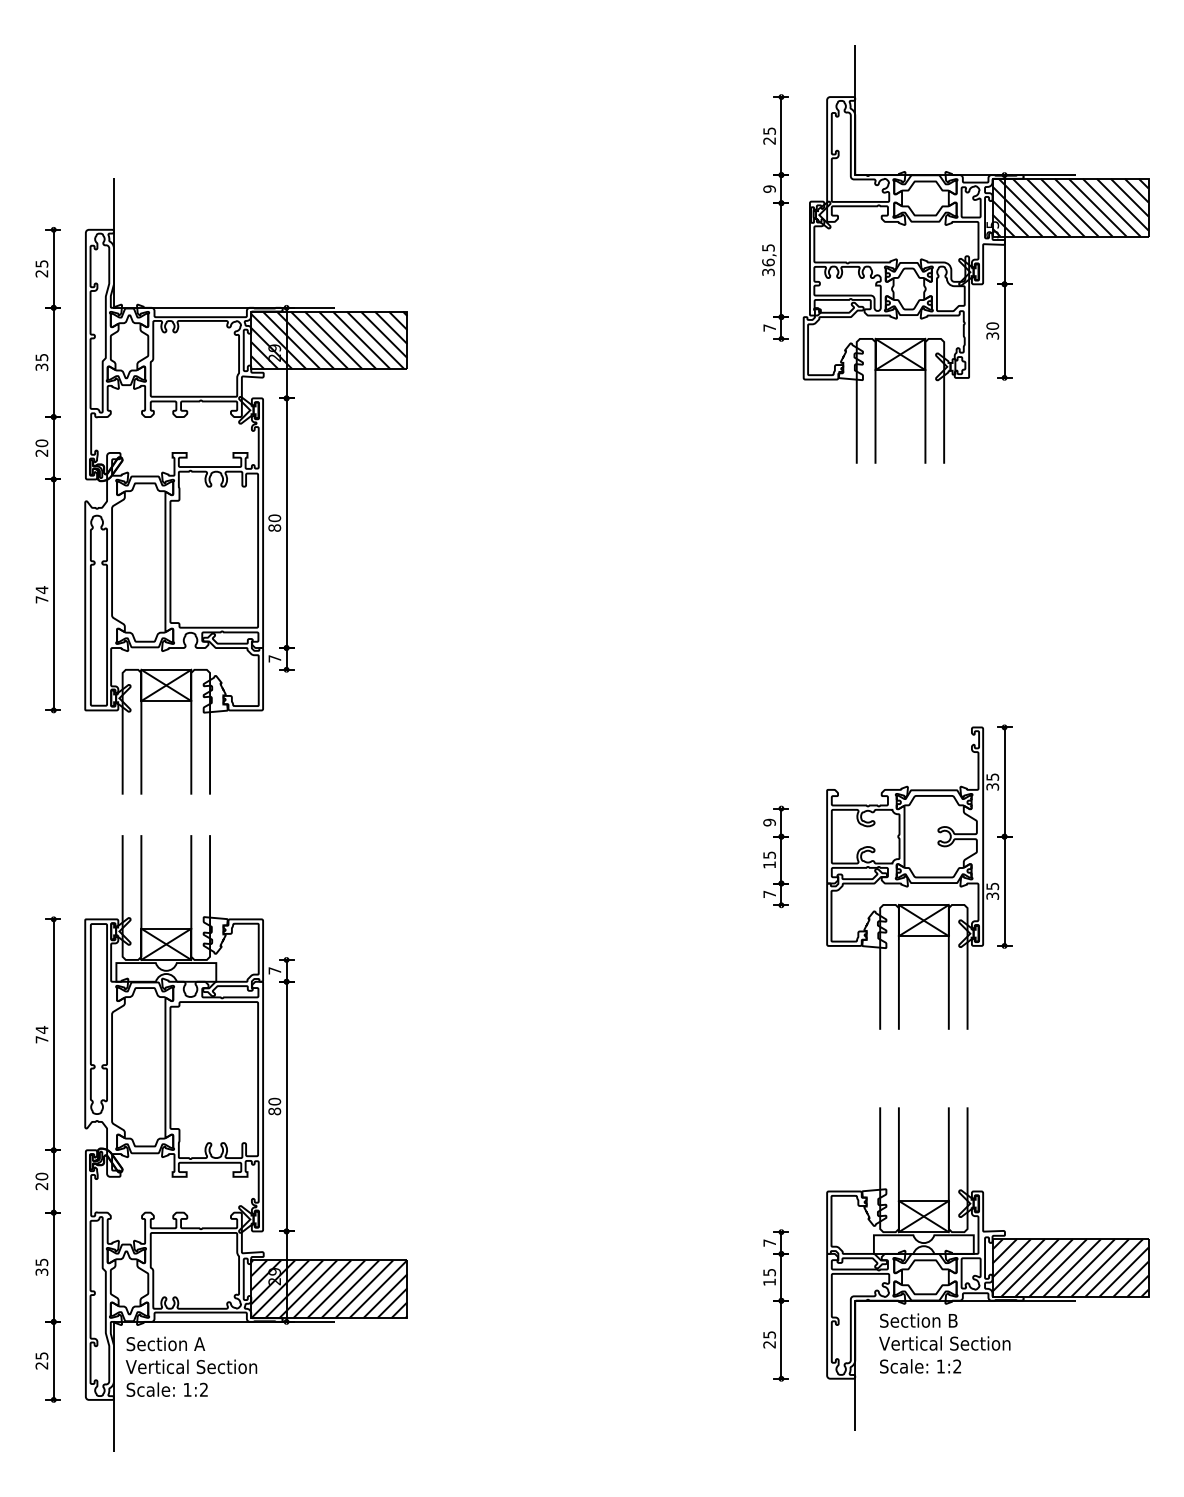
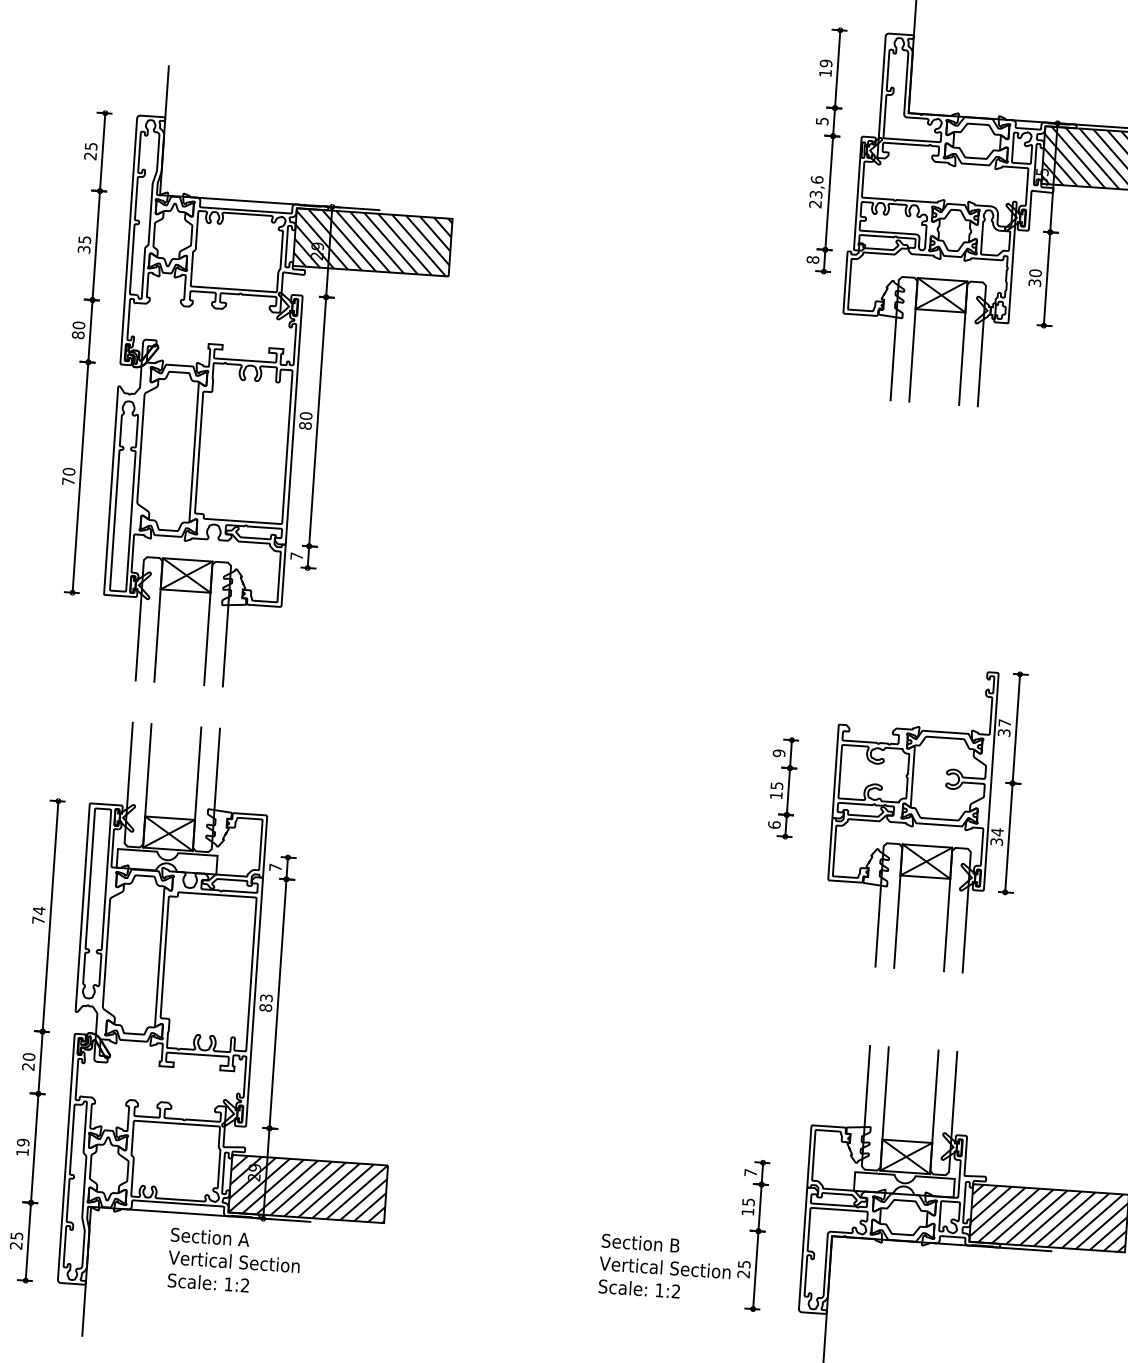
text: (769, 135) -> (825, 67), 25 -> 19
text: (769, 188) -> (822, 120), 9 -> 5
text: (768, 259) -> (816, 191), 36,5 -> 23,6
text: (769, 327) -> (812, 259), 7 -> 8
text: (41, 452) -> (77, 334), 20 -> 80
text: (41, 590) -> (68, 472), 74 -> 70
text: (992, 776) -> (1004, 722), 35 -> 37
text: (992, 886) -> (997, 832), 35 -> 34
text: (769, 894) -> (774, 825), 7 -> 6
text: (274, 1101) -> (266, 997), 80 -> 83
text: (41, 1266) -> (22, 1146), 35 -> 19
text: (944, 1343) -> (664, 1267), moved
text: (191, 1366) -> (234, 1261), moved

